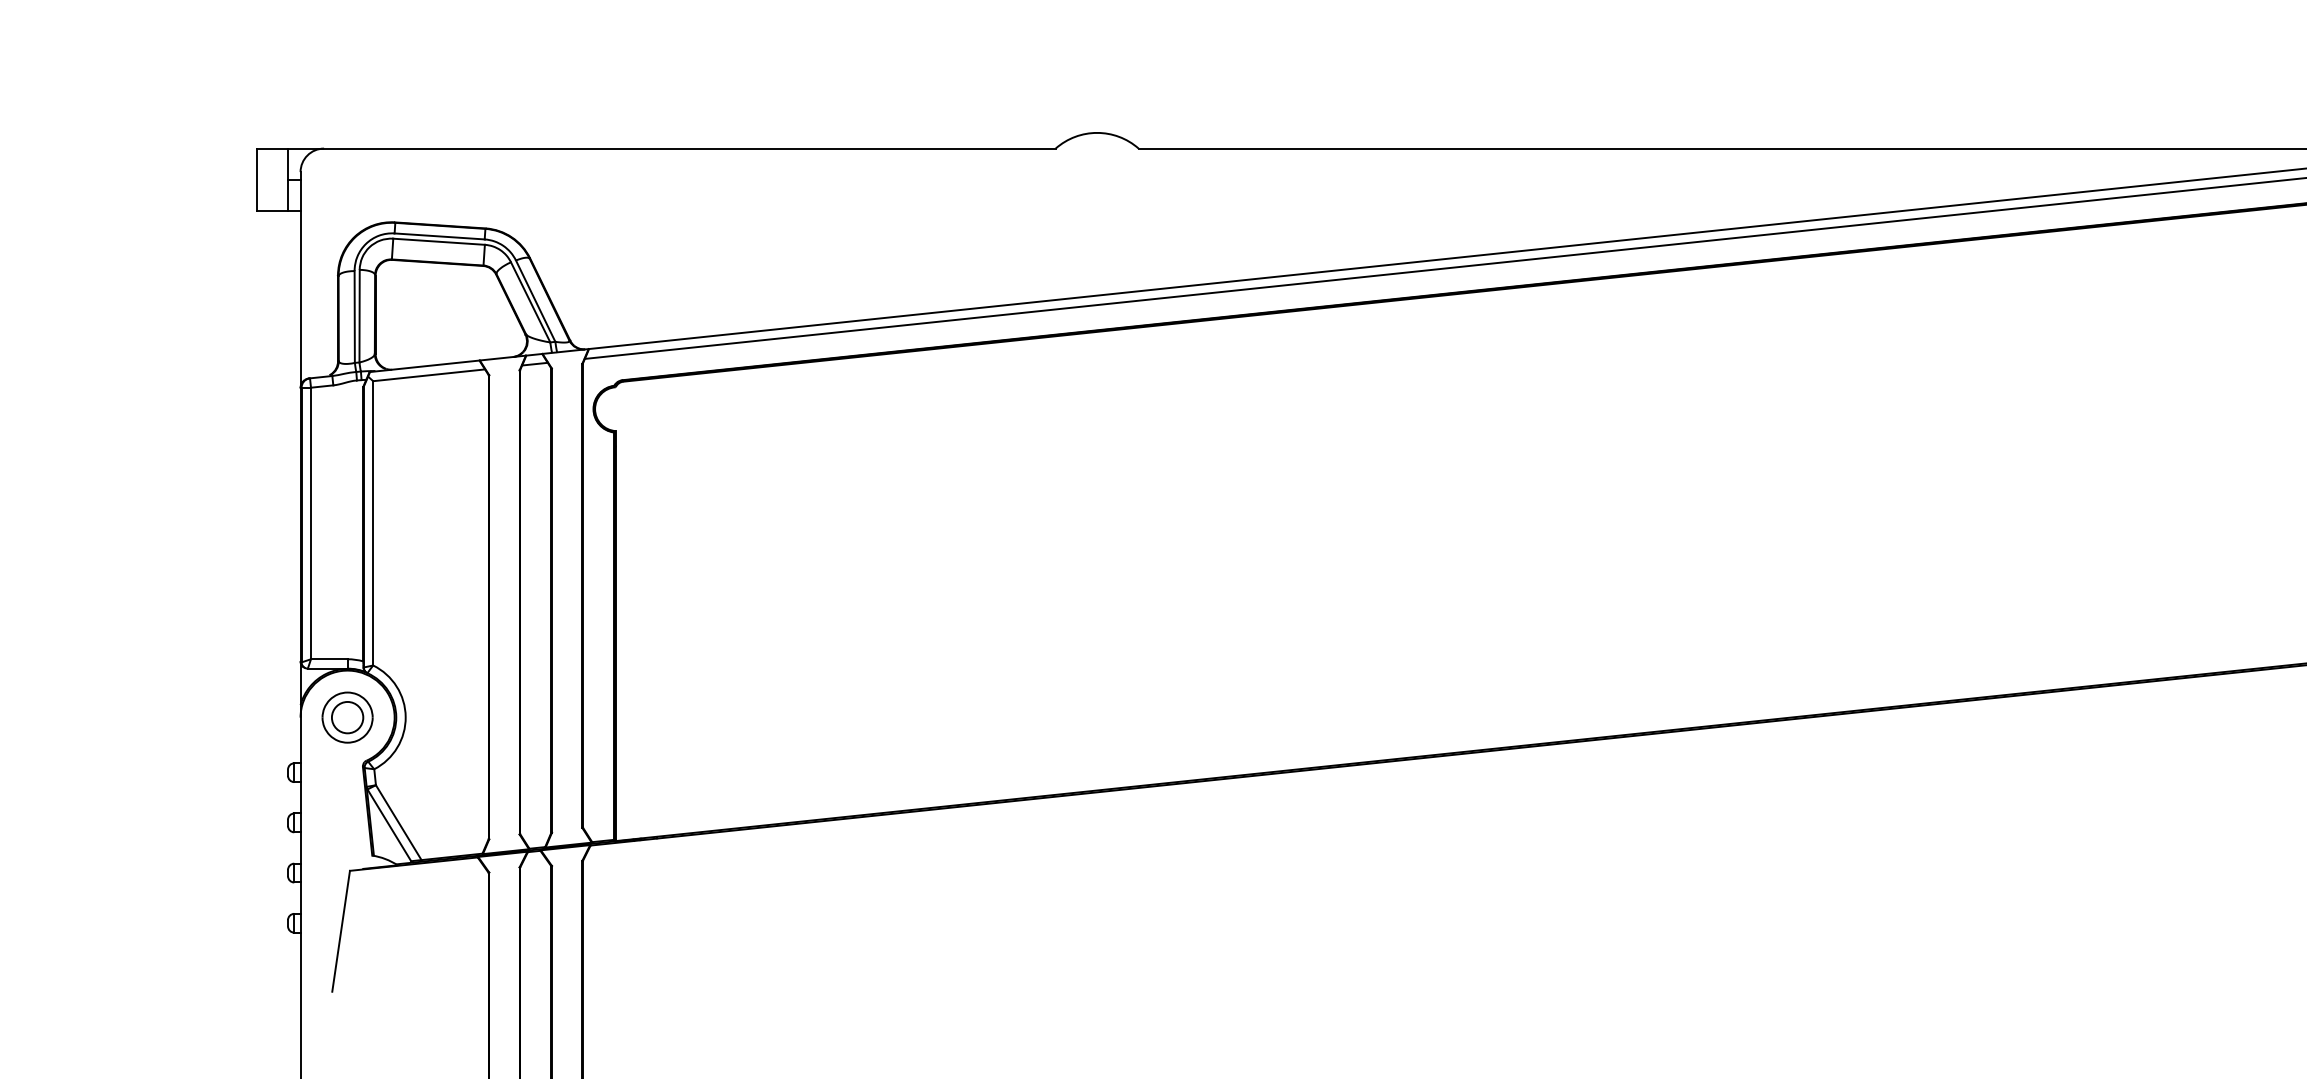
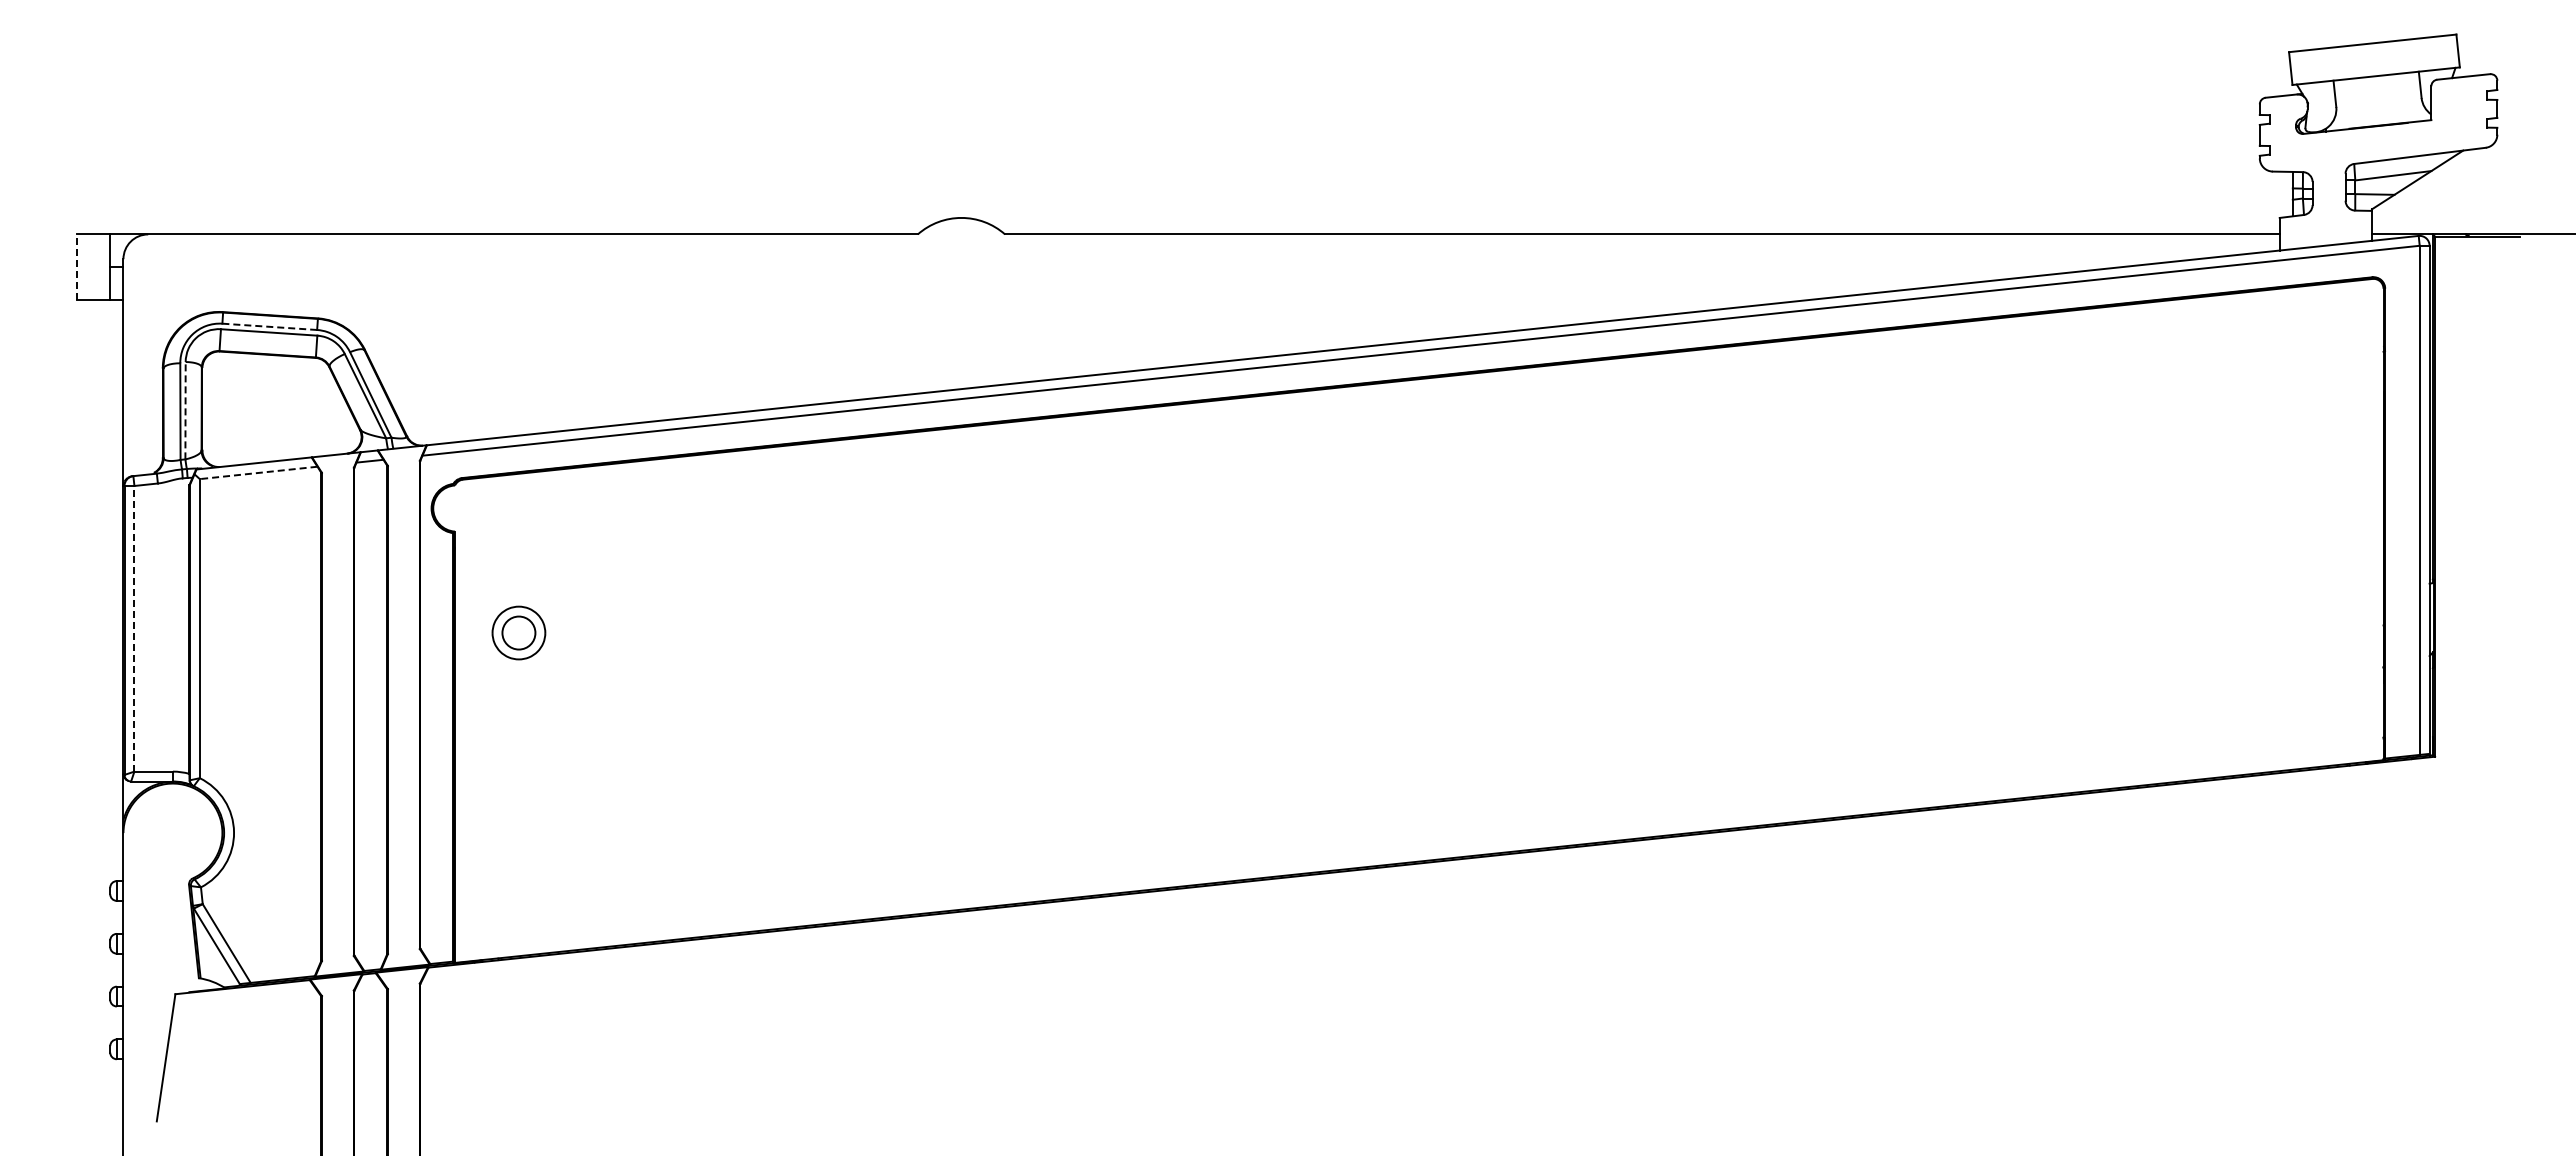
line: (256, 180) -> (77, 267), solid -> dashed
line: (439, 236) -> (269, 326), solid -> dashed
line: (359, 315) -> (185, 410), solid -> dashed
line: (428, 374) -> (258, 472), solid -> dashed
line: (311, 523) -> (134, 628), solid -> dashed
part: (347, 717) -> (518, 632), moved

